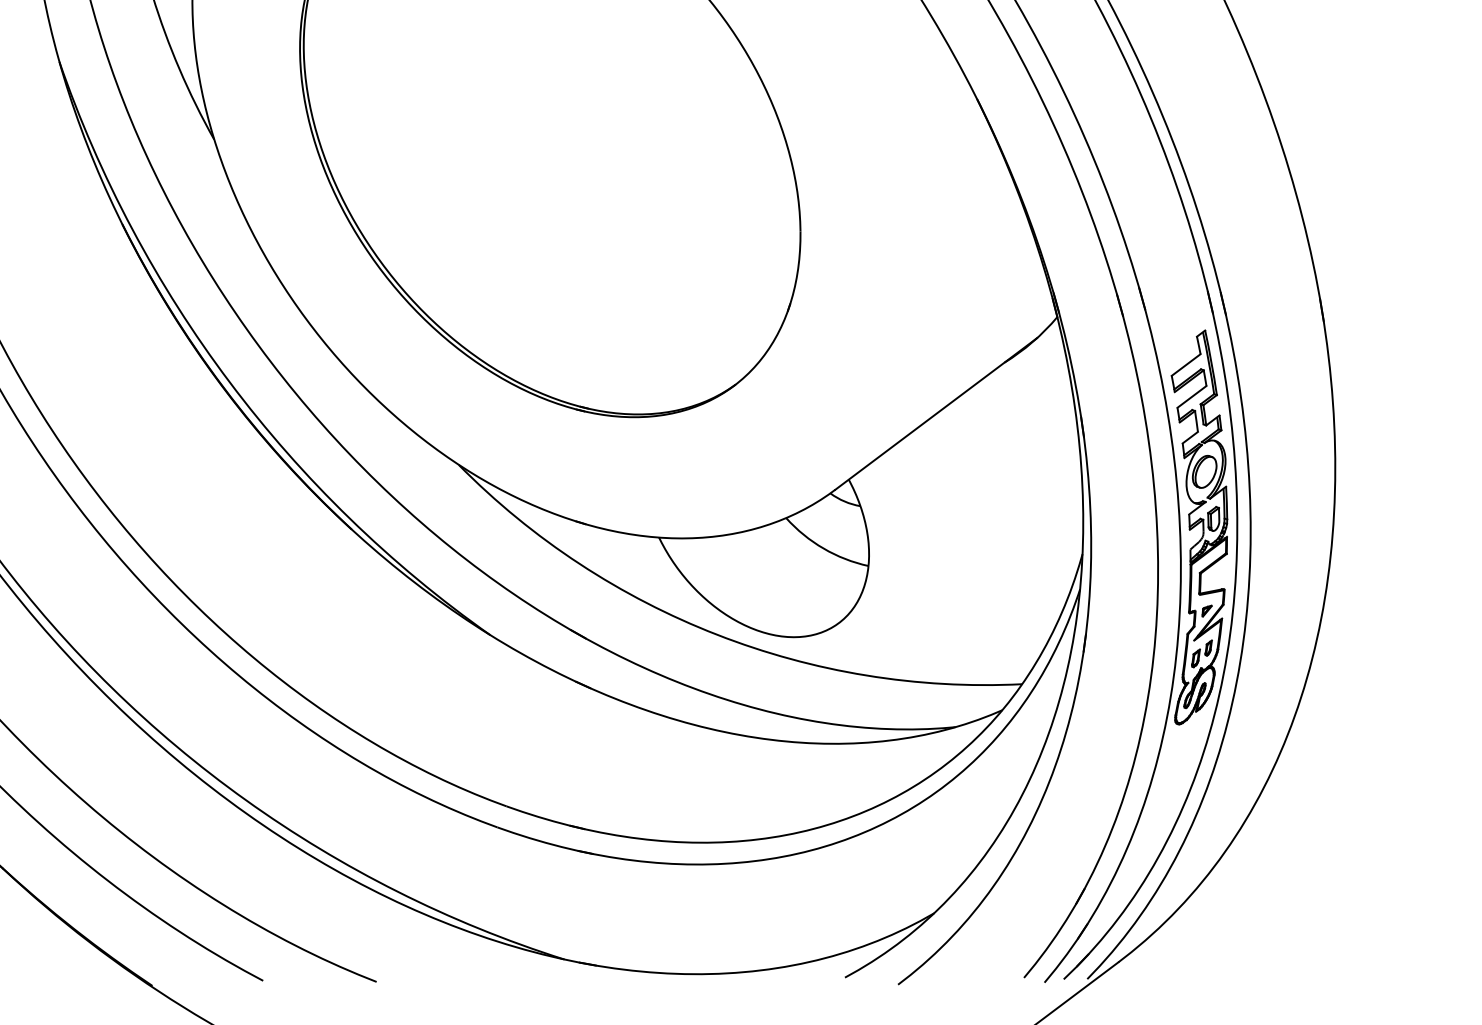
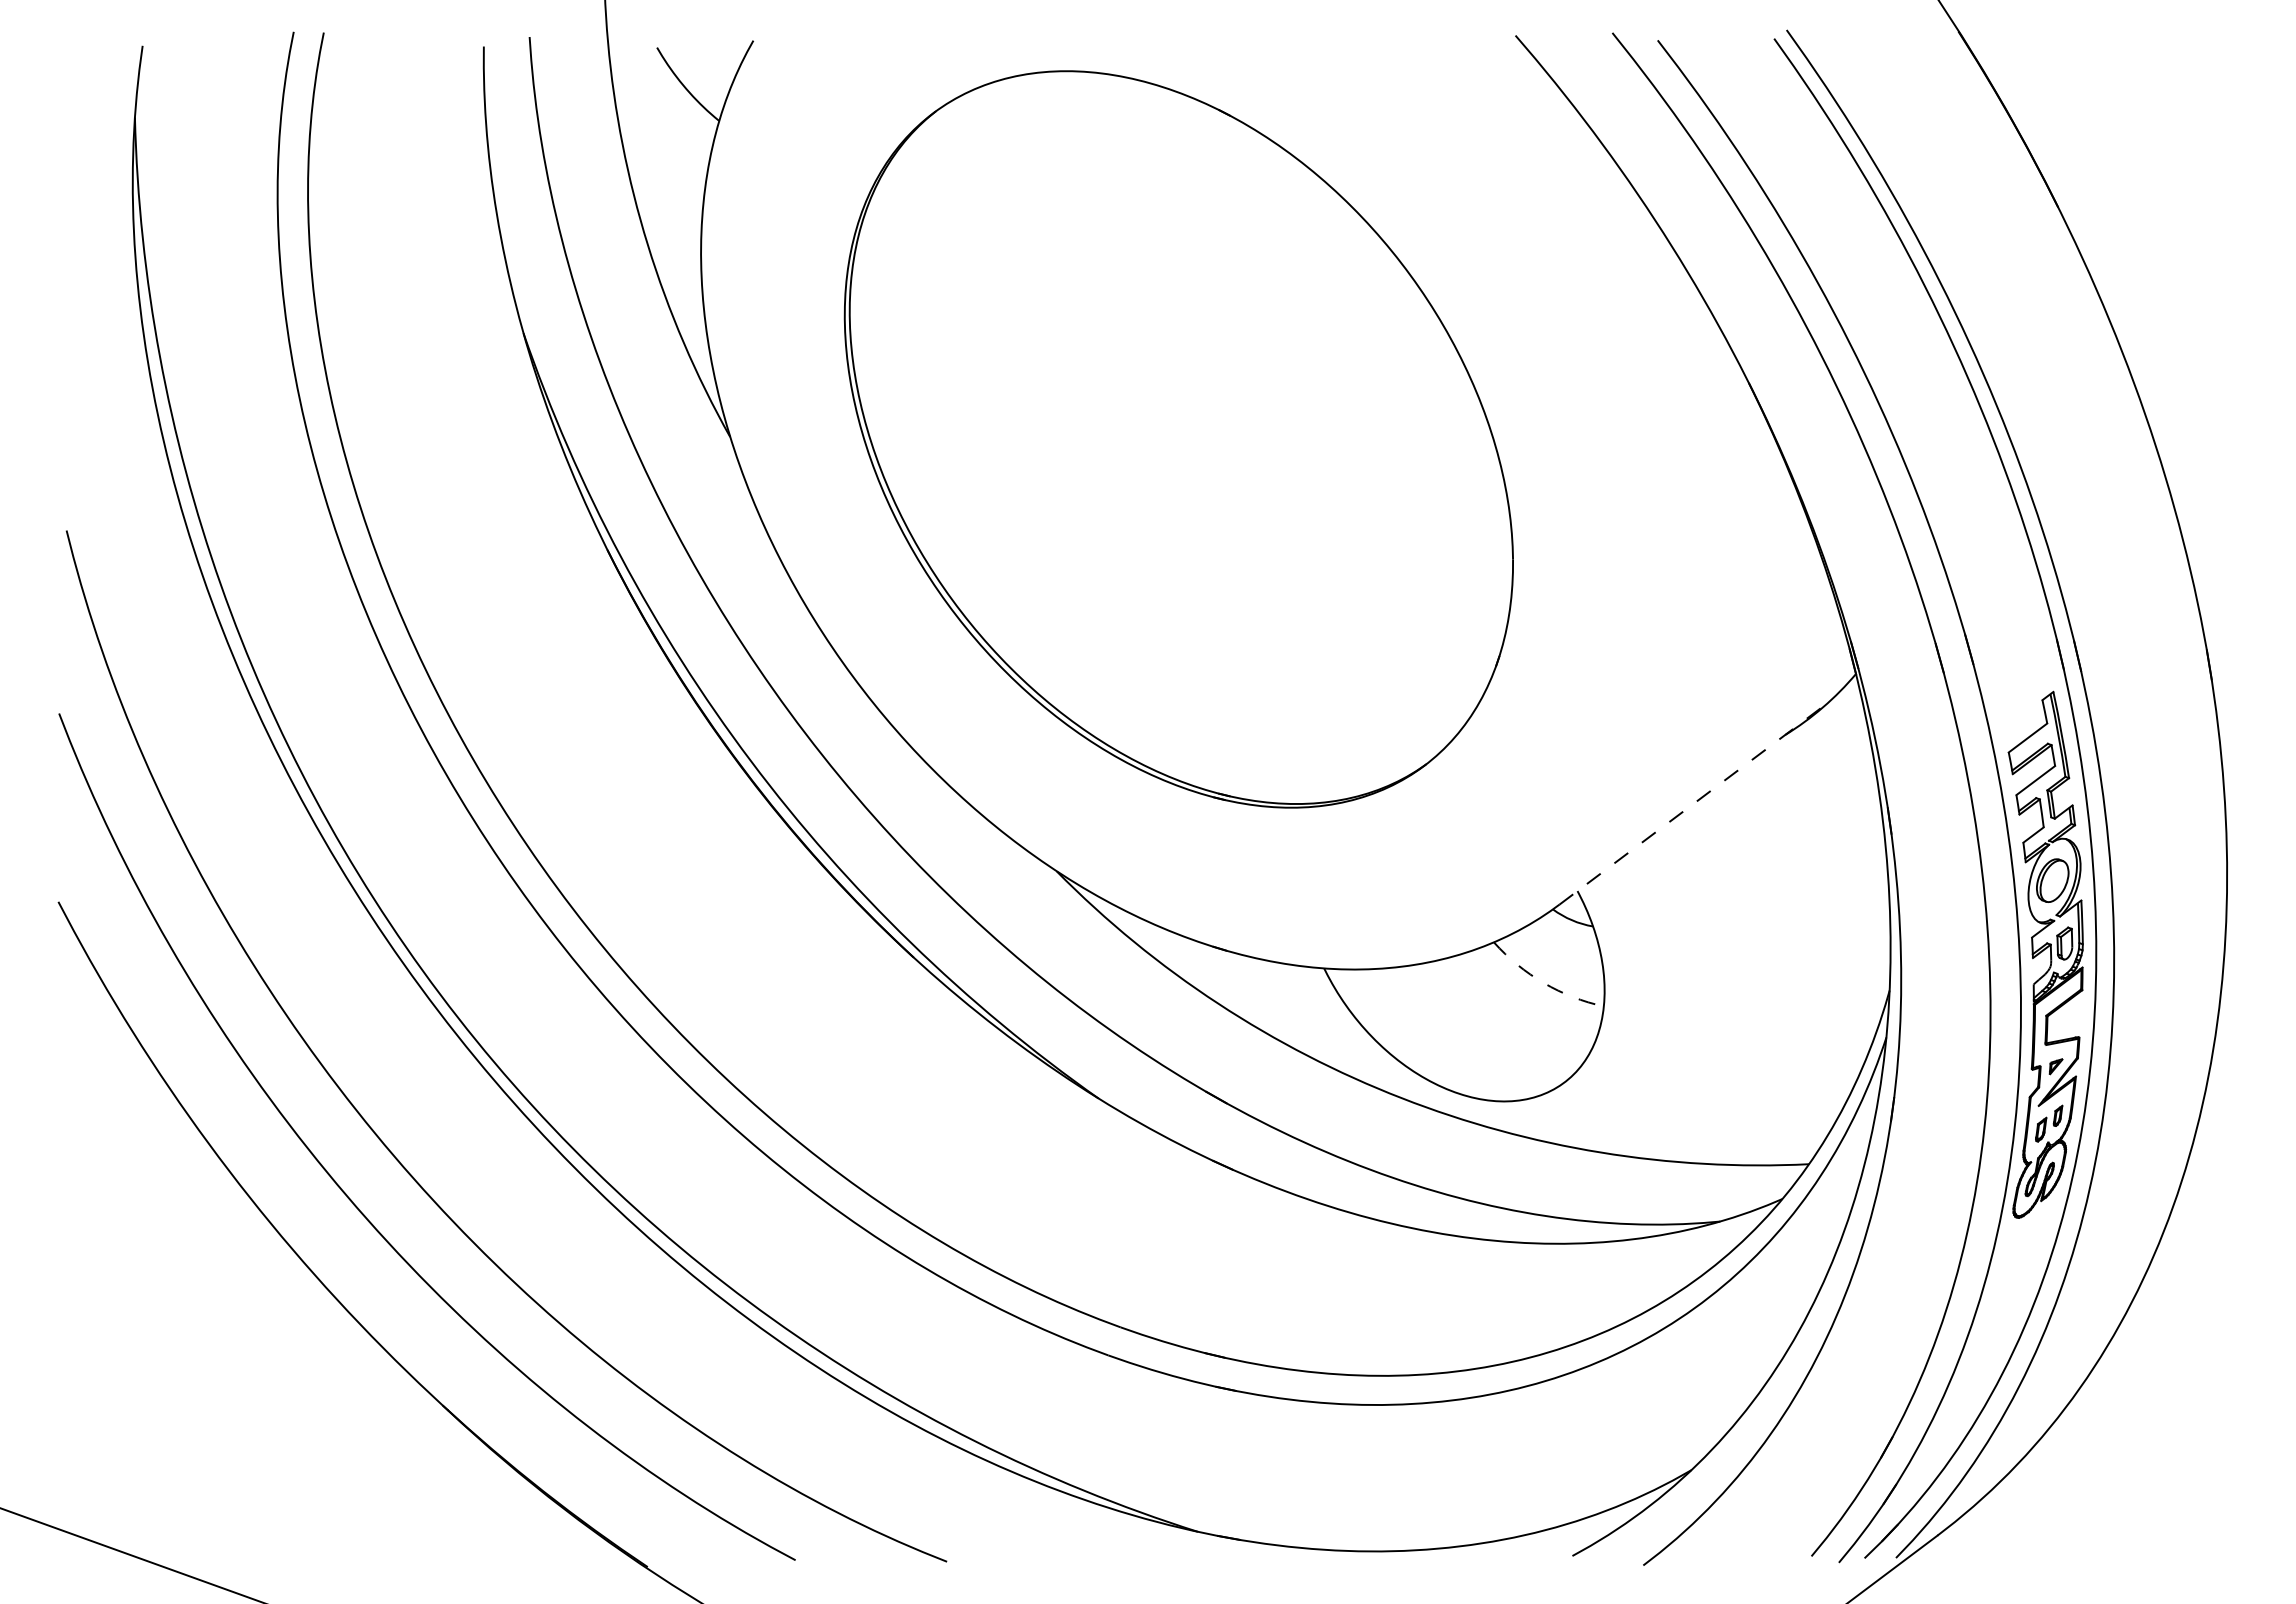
line: (936, 414) -> (1694, 803), solid -> dashed
arc: (823, 548) -> (1543, 983), solid -> dashed

